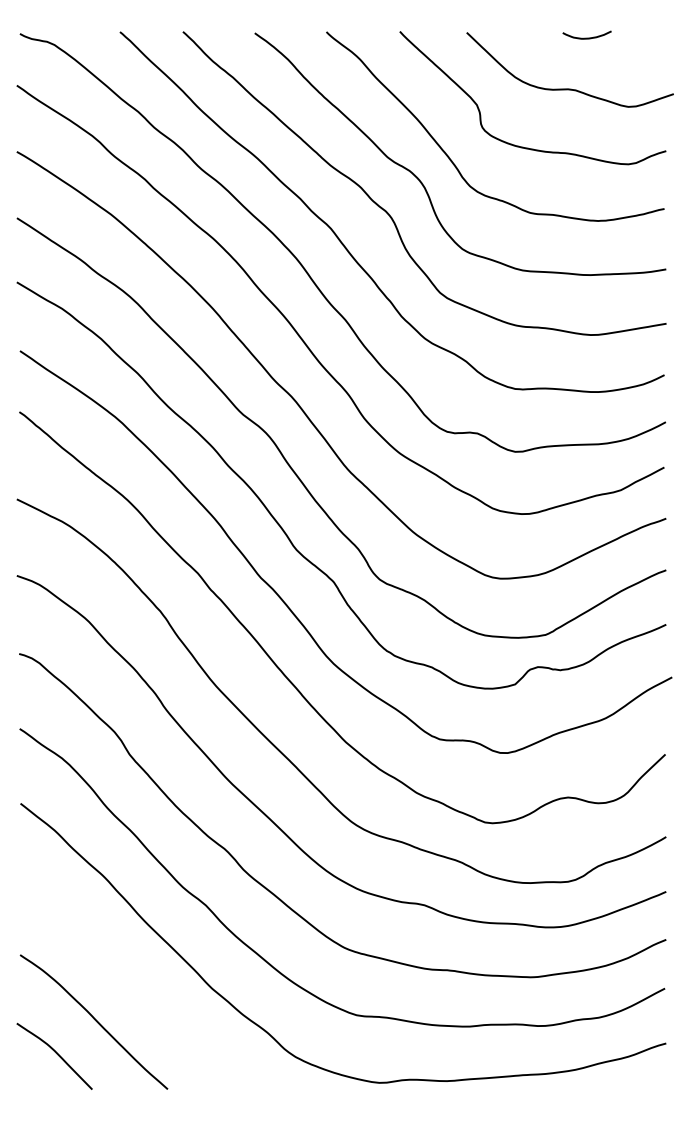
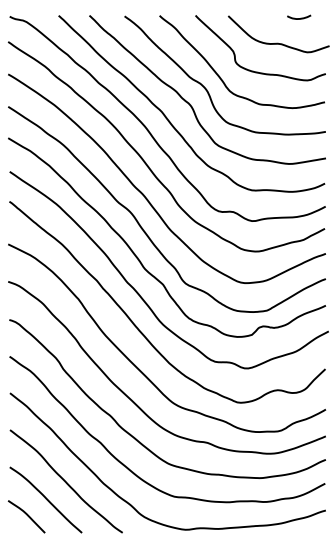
curve: (589, 35) -> (300, 17), moved
curve: (133, 984) -> (65, 481), added

